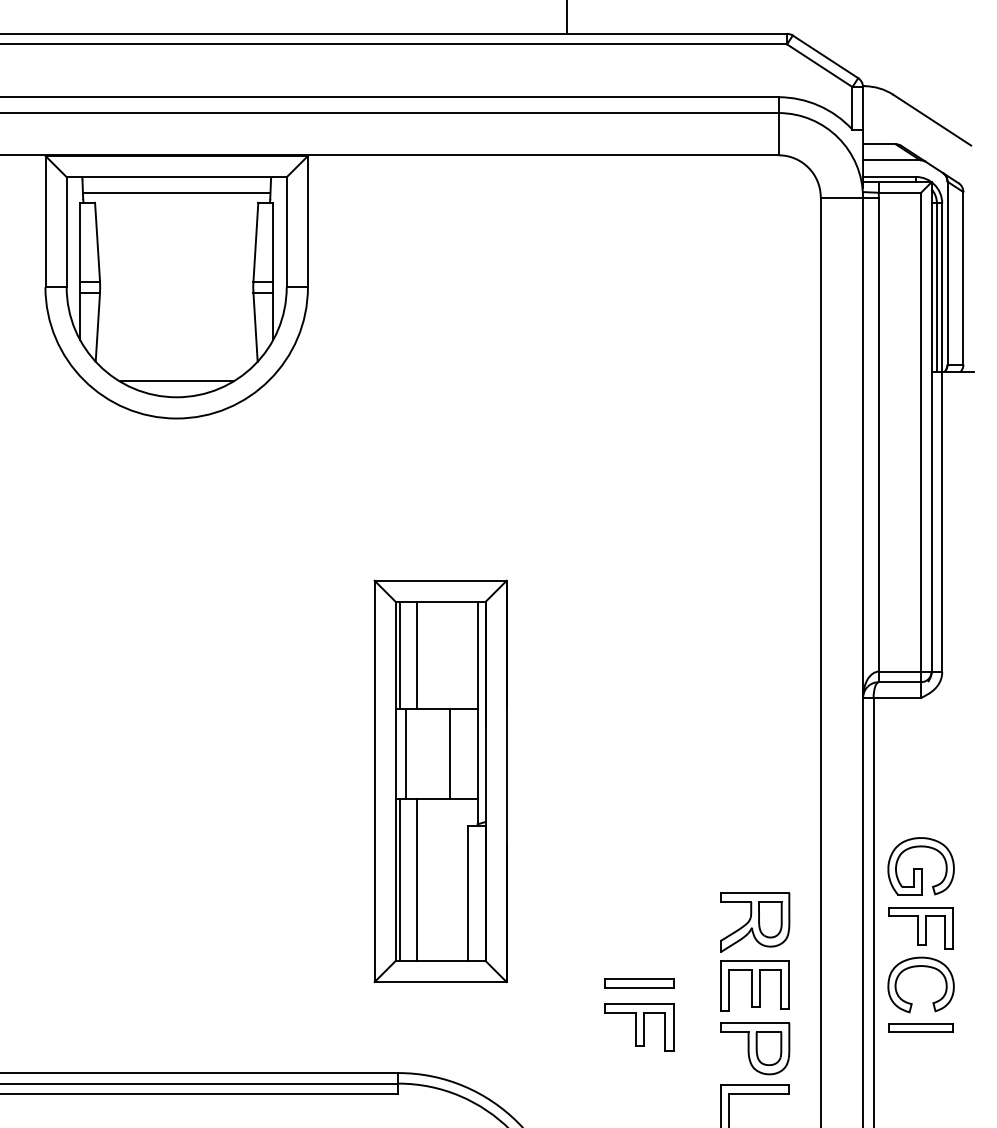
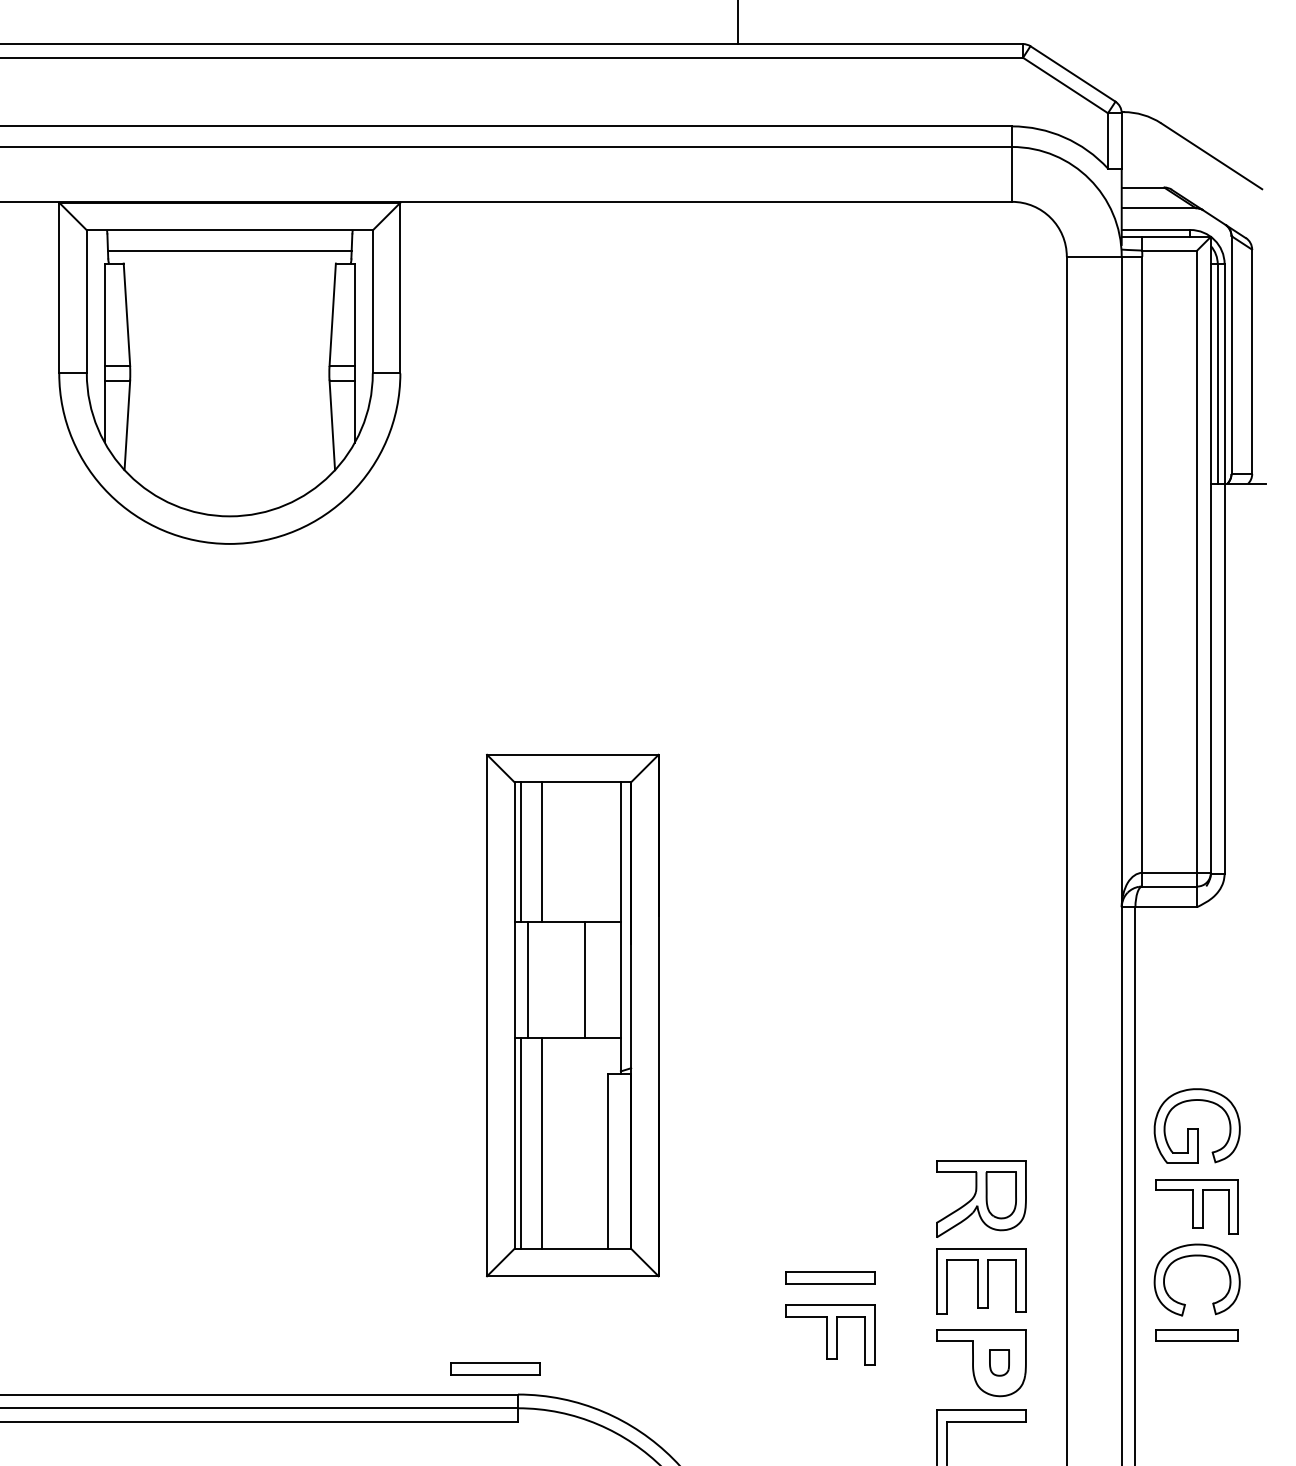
line: (176, 381) -> (229, 495), removed
part: (768, 1048) -> (999, 1362), size x0.6
part: (381, 1053) -> (495, 1368), added

